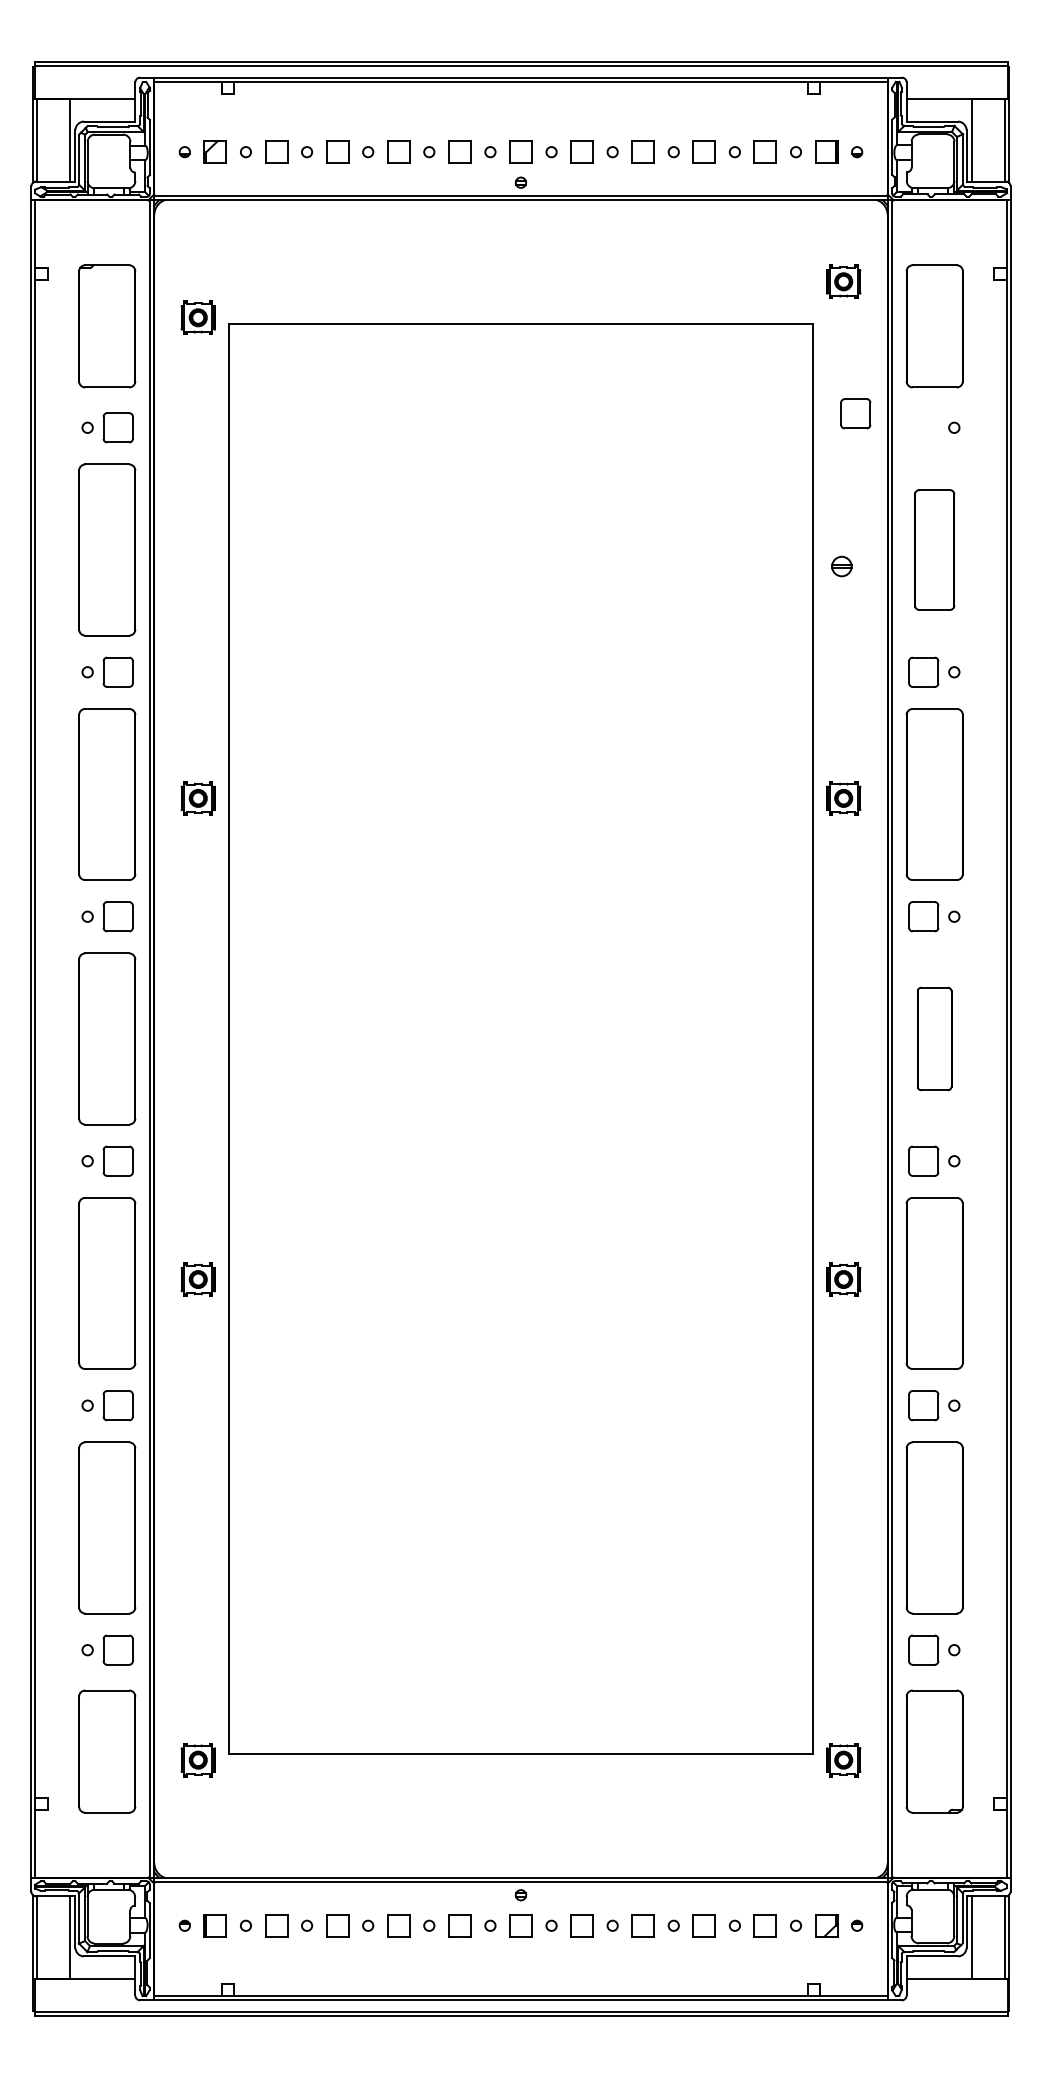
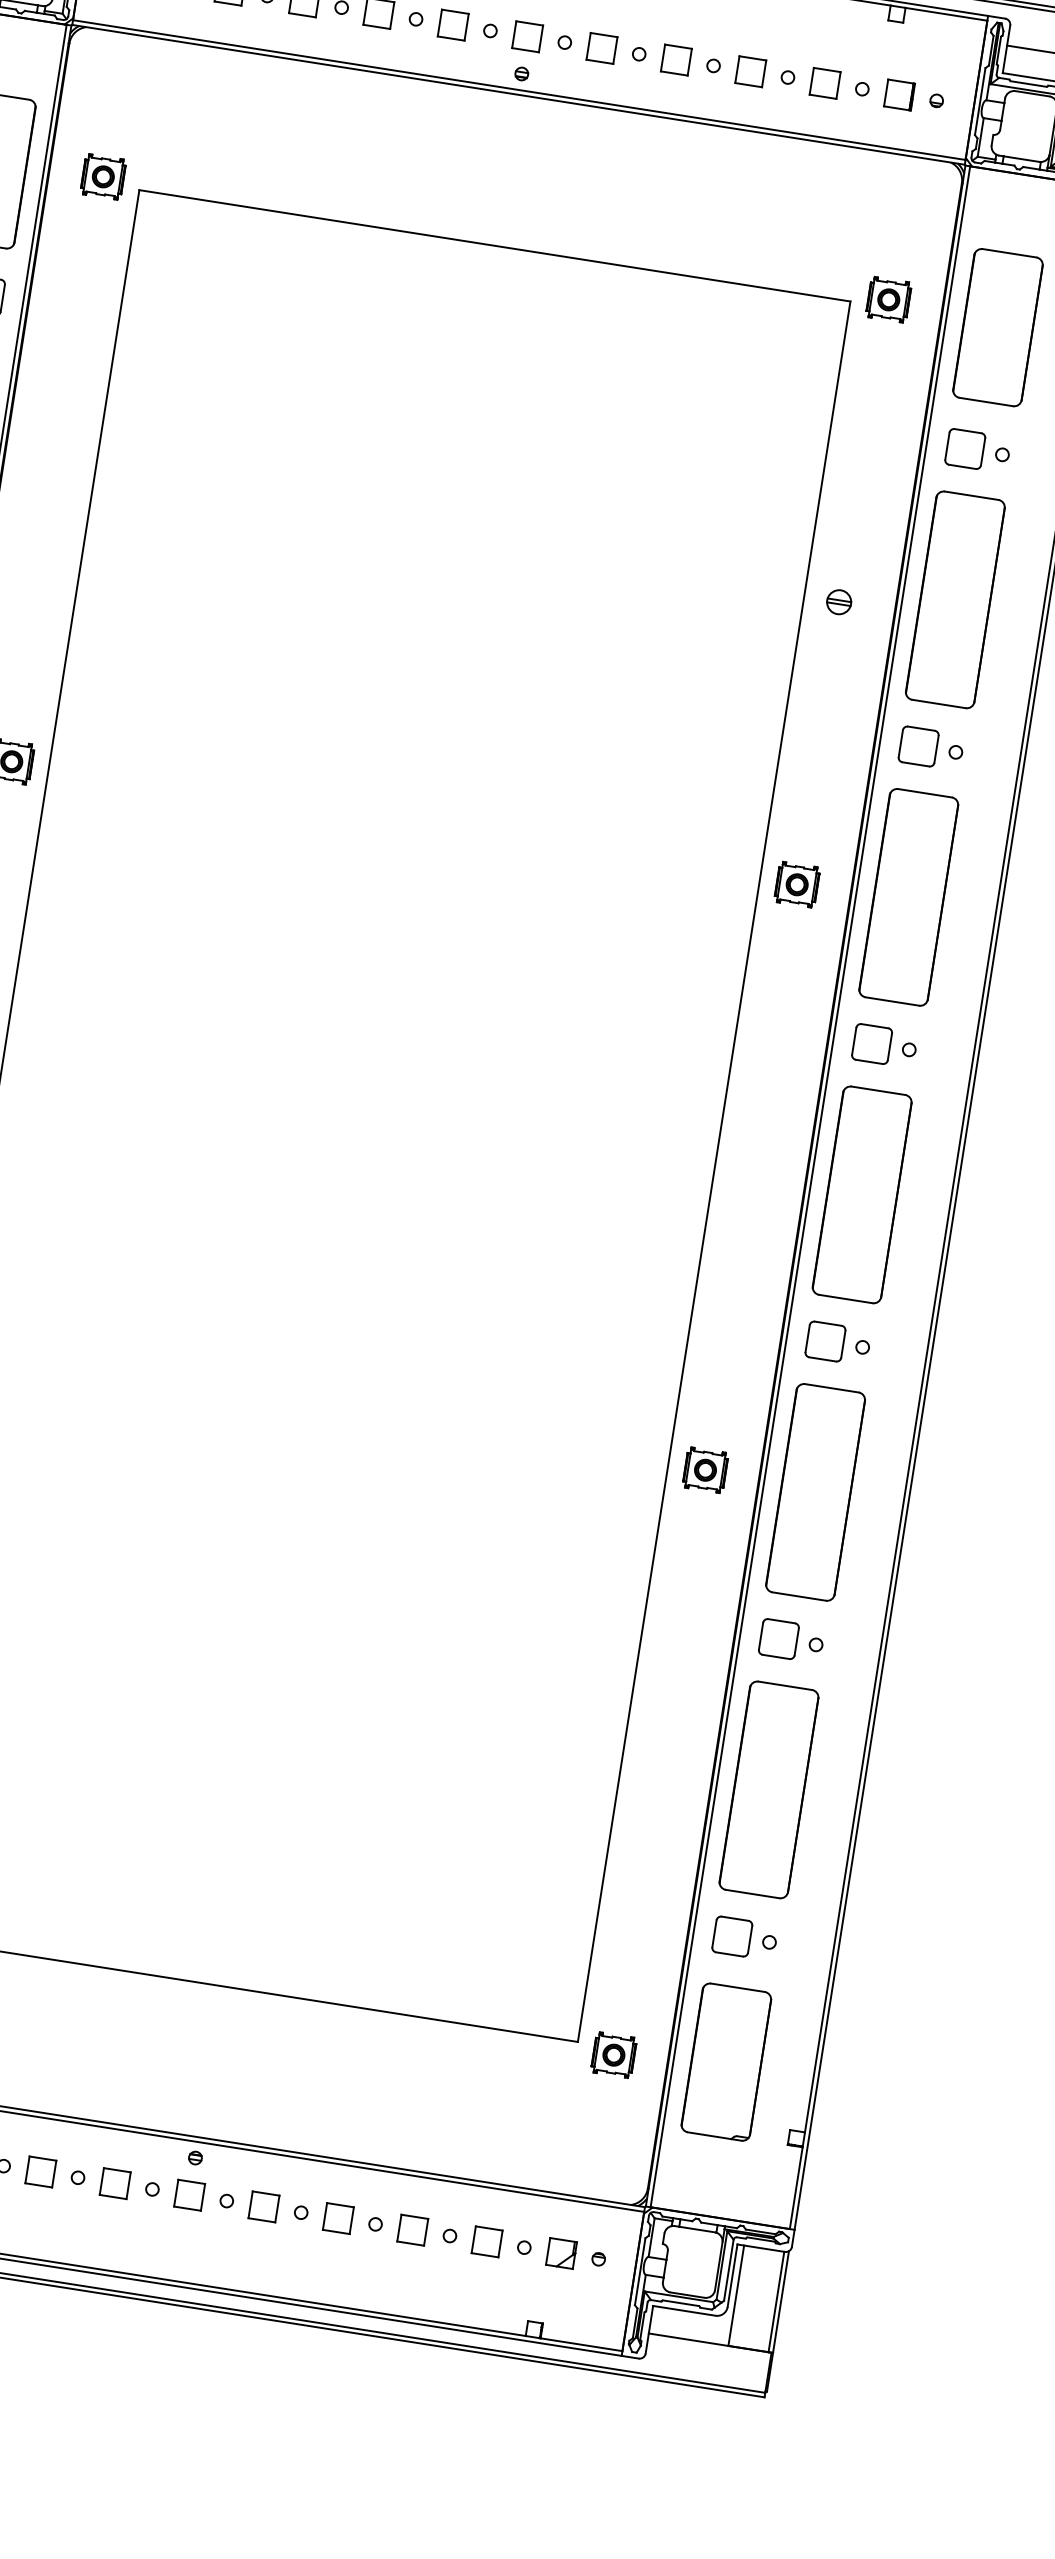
part: (843, 281) -> (888, 299), moved
part: (855, 413) -> (965, 448), moved
part: (934, 549) -> (955, 599), size x1.43
part: (934, 1038) -> (861, 1194), size x1.67

